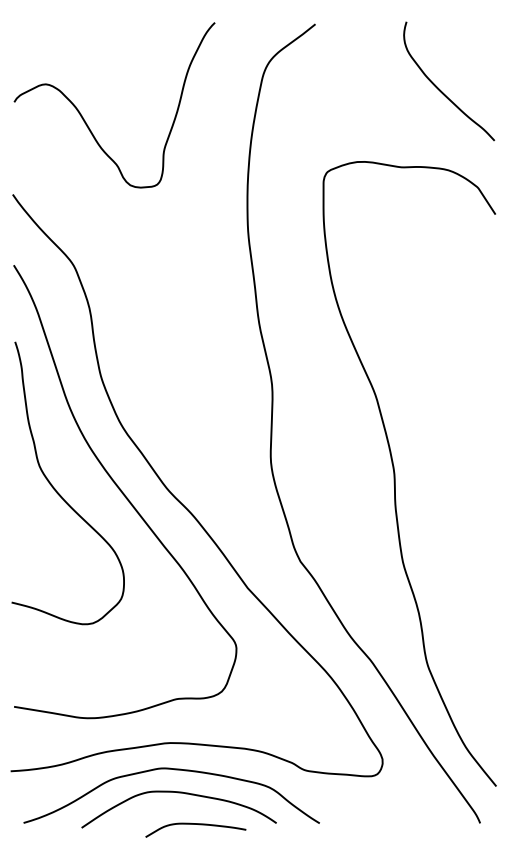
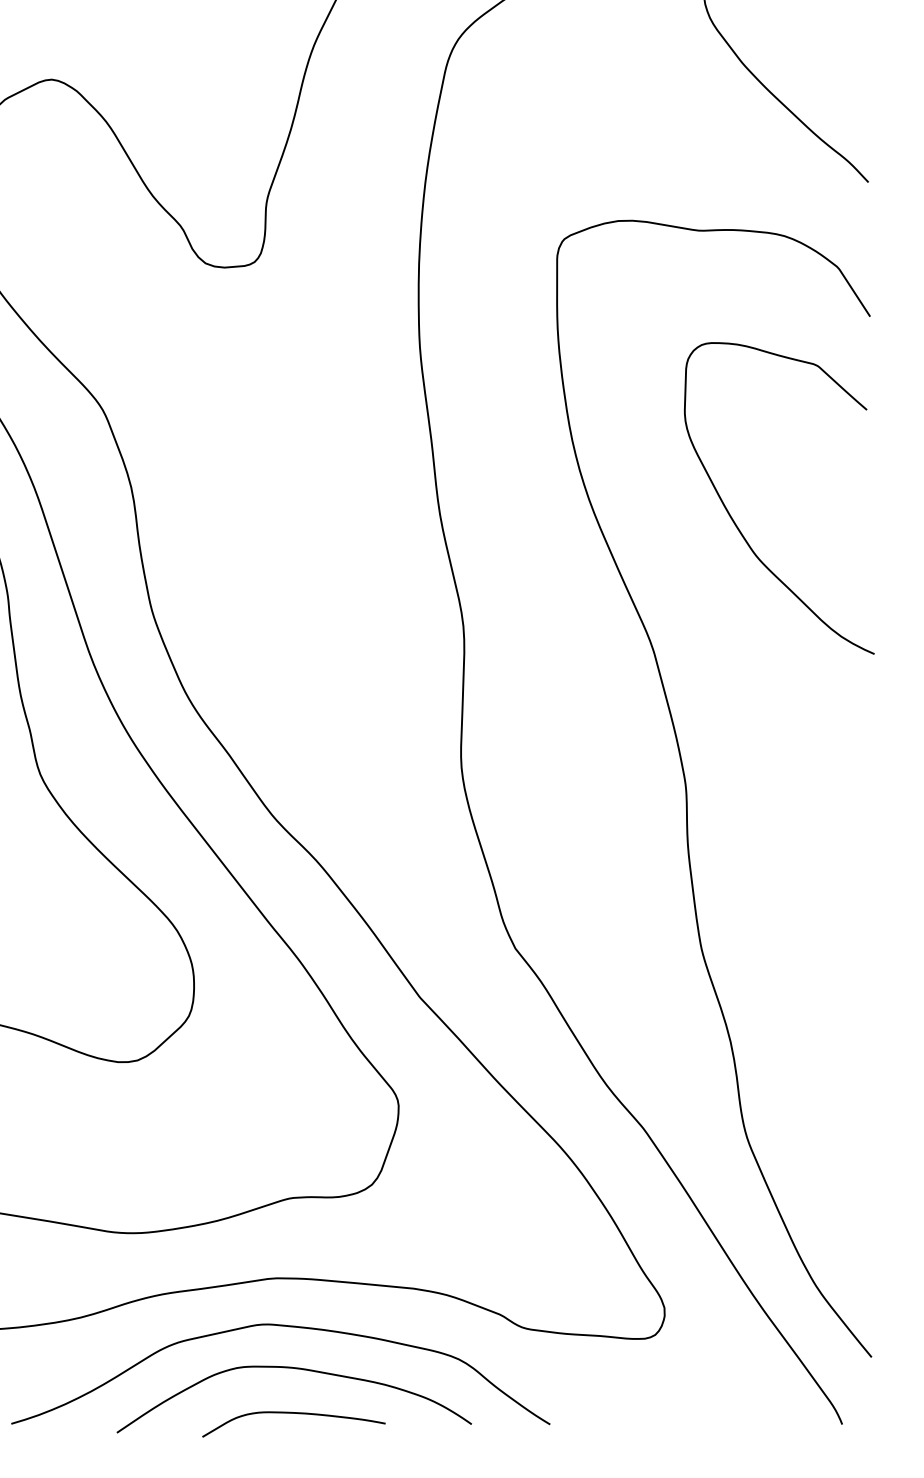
curve: (423, 329) -> (739, 525), added
curve: (195, 824) -> (293, 1413), moved

